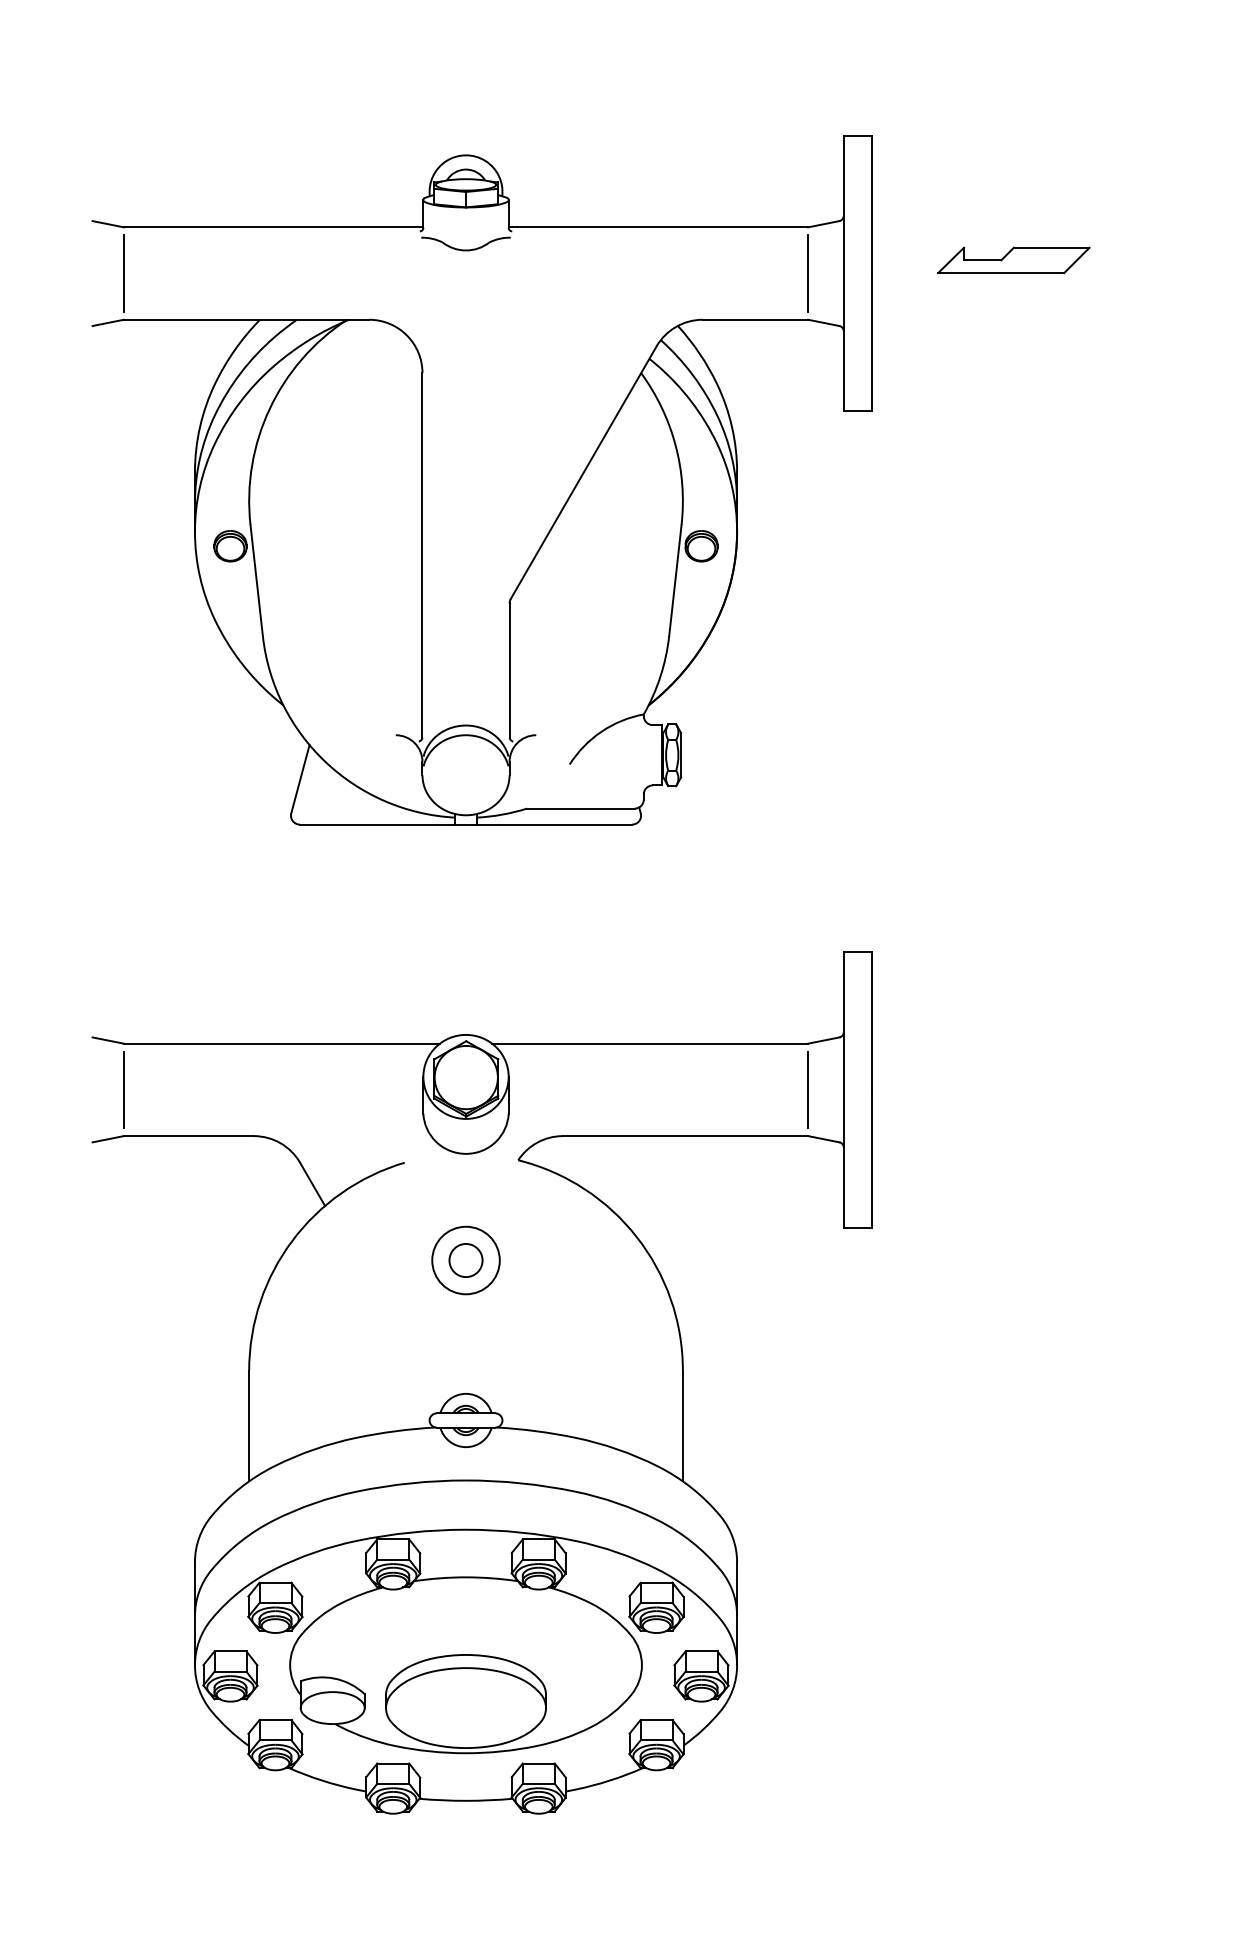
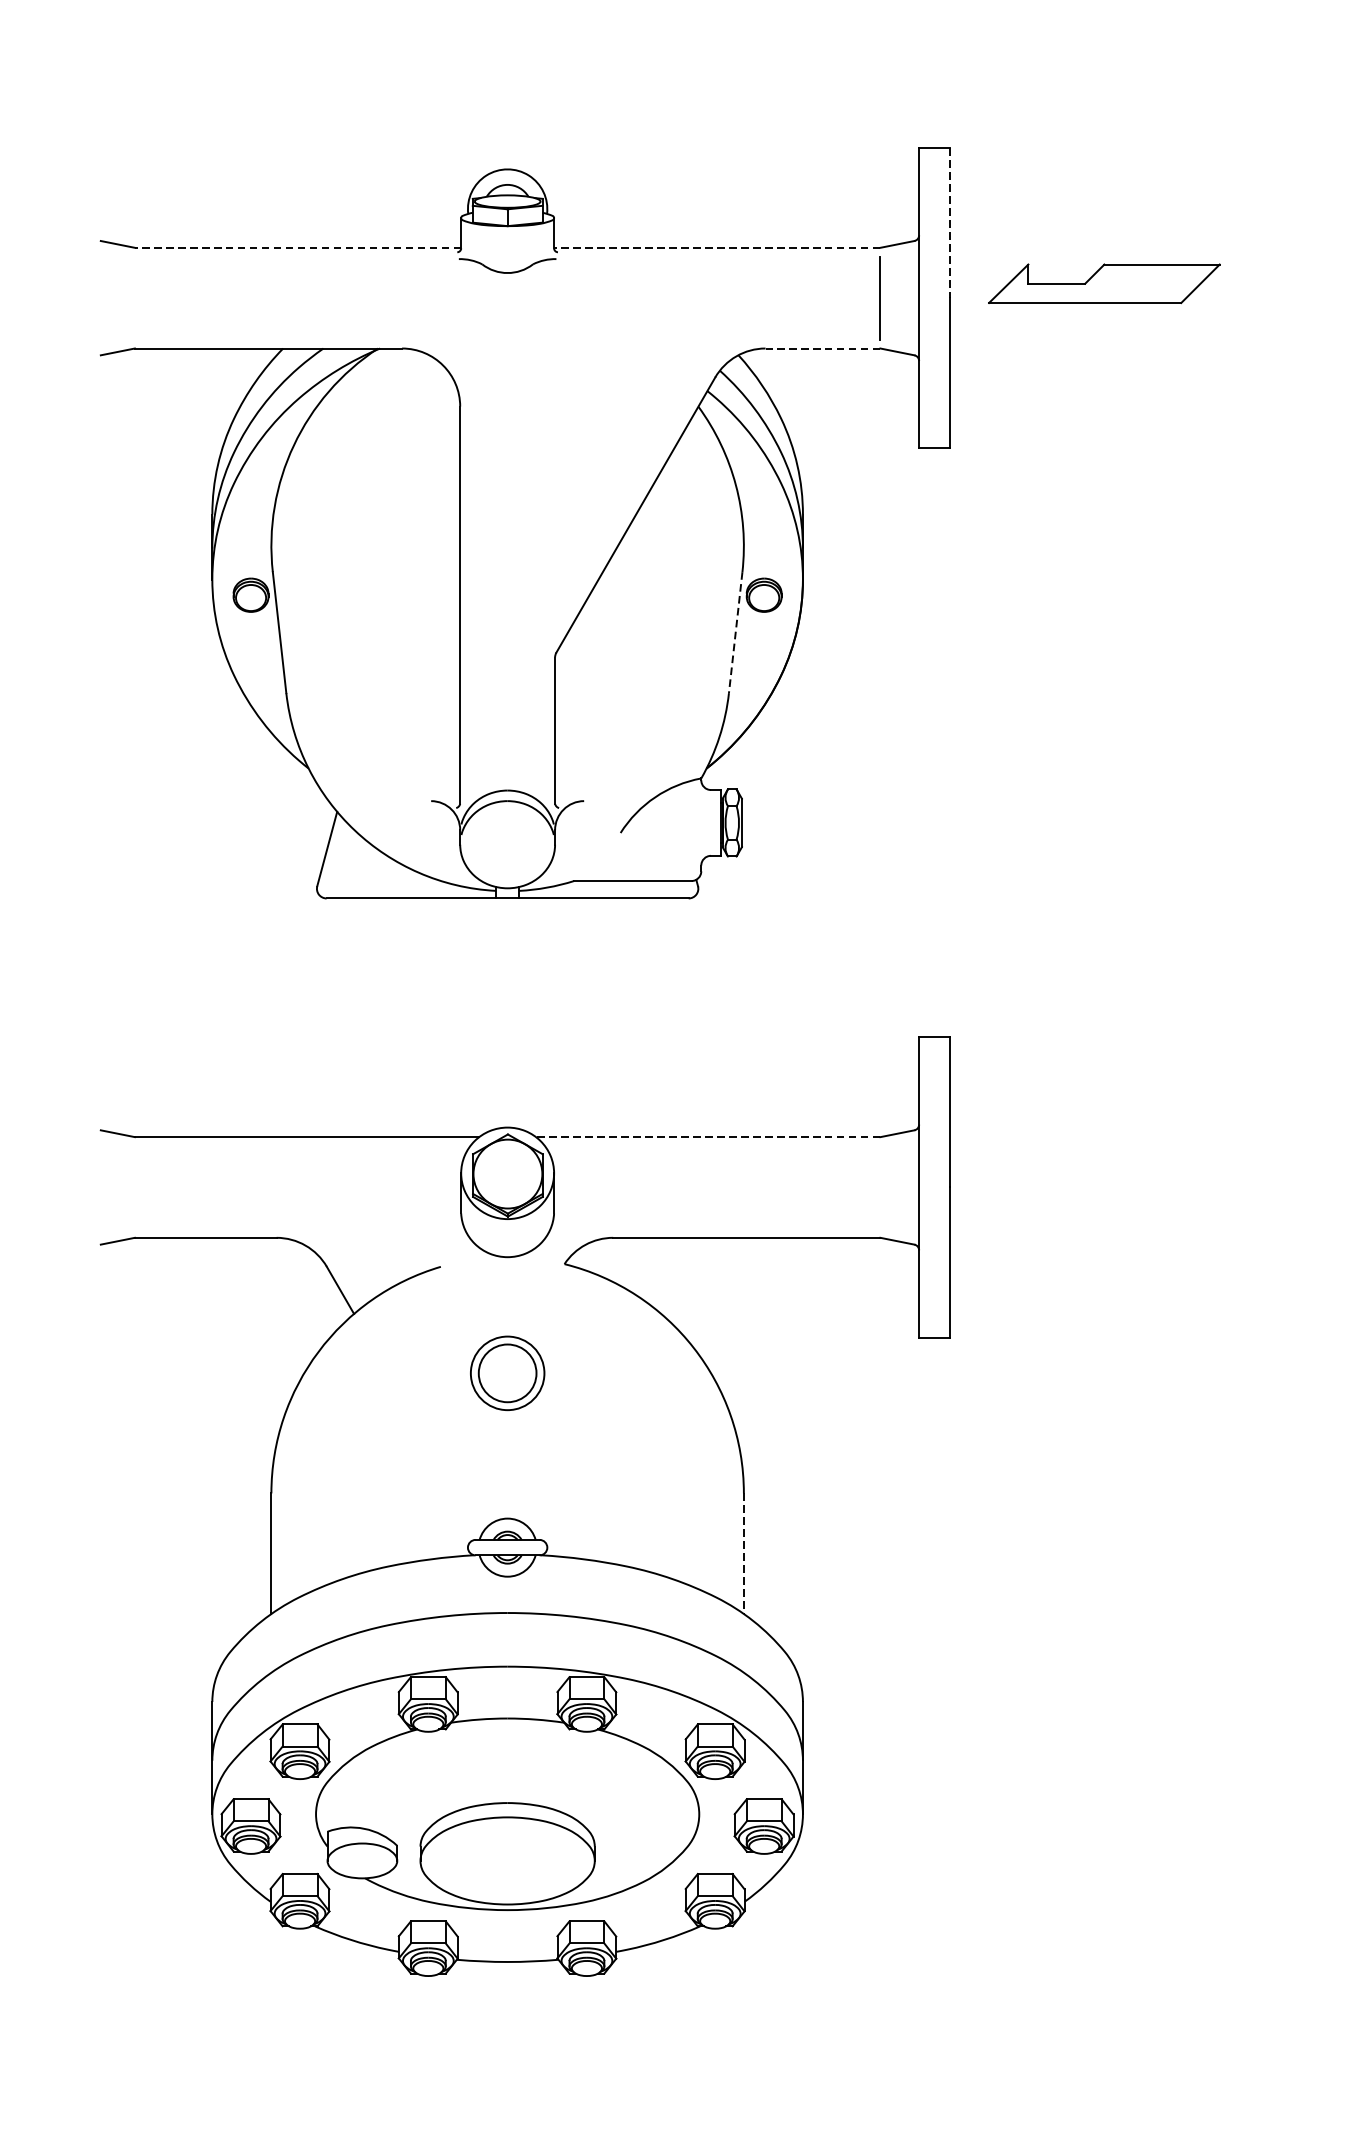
line: (872, 204) -> (950, 222), solid -> dashed
line: (273, 227) -> (297, 247), solid -> dashed
line: (658, 227) -> (717, 247), solid -> dashed
part: (1013, 260) -> (1104, 283), size x1.4
line: (123, 273) -> (134, 298), removed
line: (755, 319) -> (822, 348), solid -> dashed
line: (675, 580) -> (735, 632), solid -> dashed
line: (649, 1043) -> (707, 1136), solid -> dashed
line: (123, 1089) -> (134, 1187), removed
line: (808, 1089) -> (880, 1187), removed
circle: (465, 1260) -> (507, 1373), size x1.6
line: (682, 1426) -> (743, 1554), solid -> dashed

